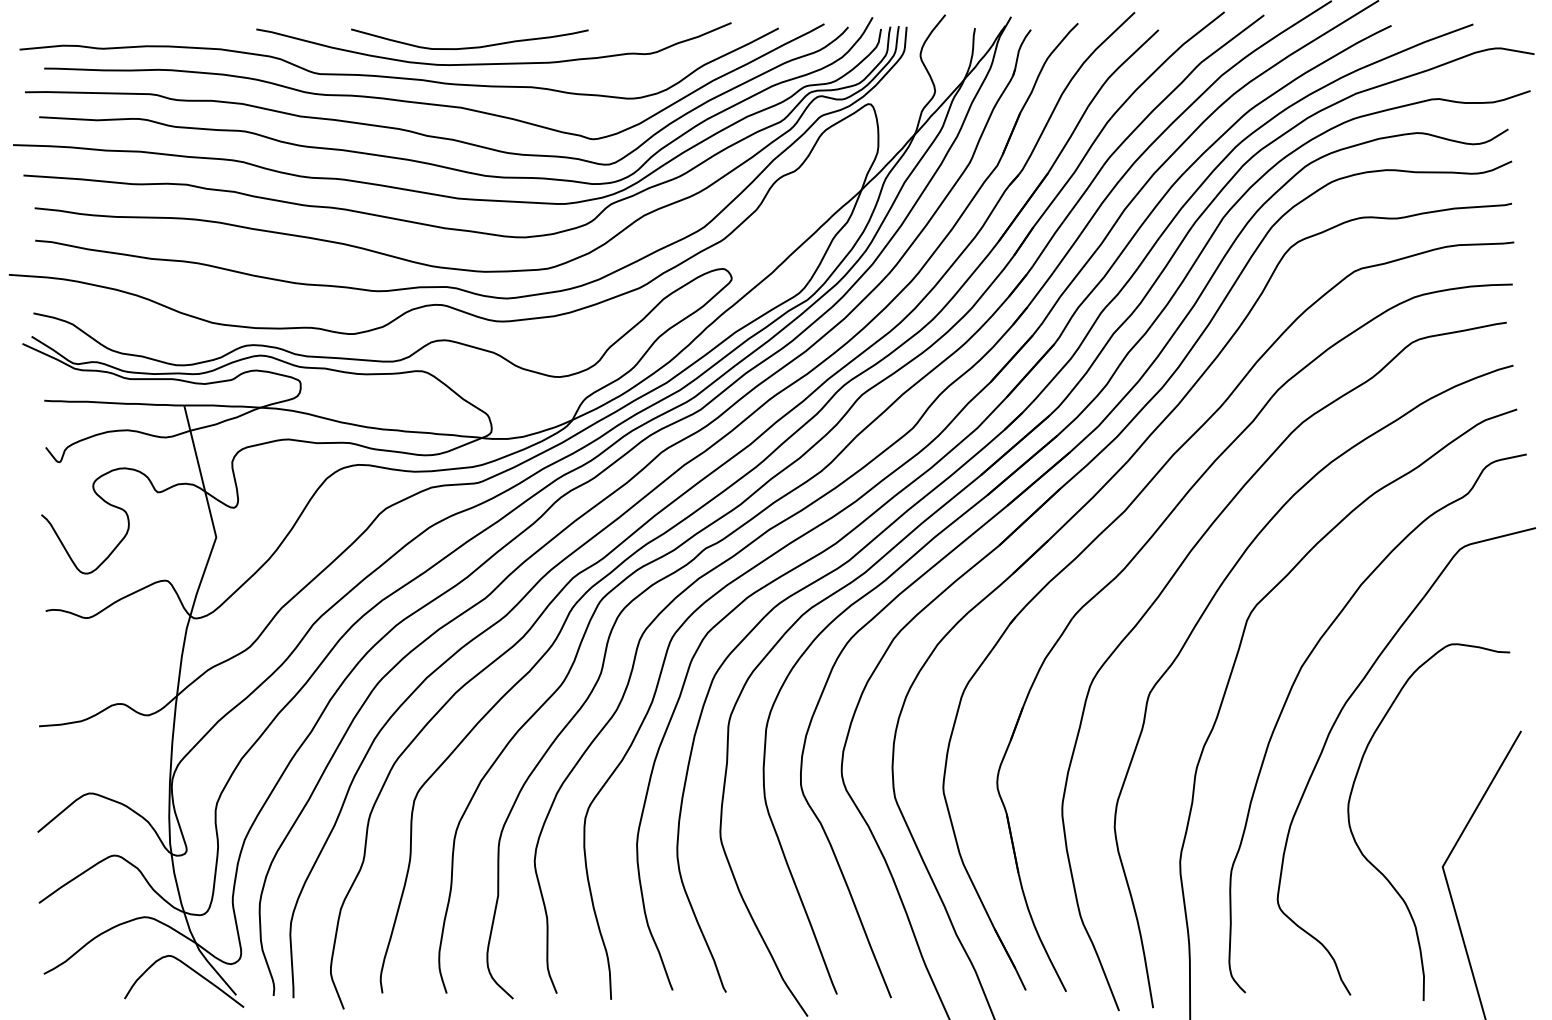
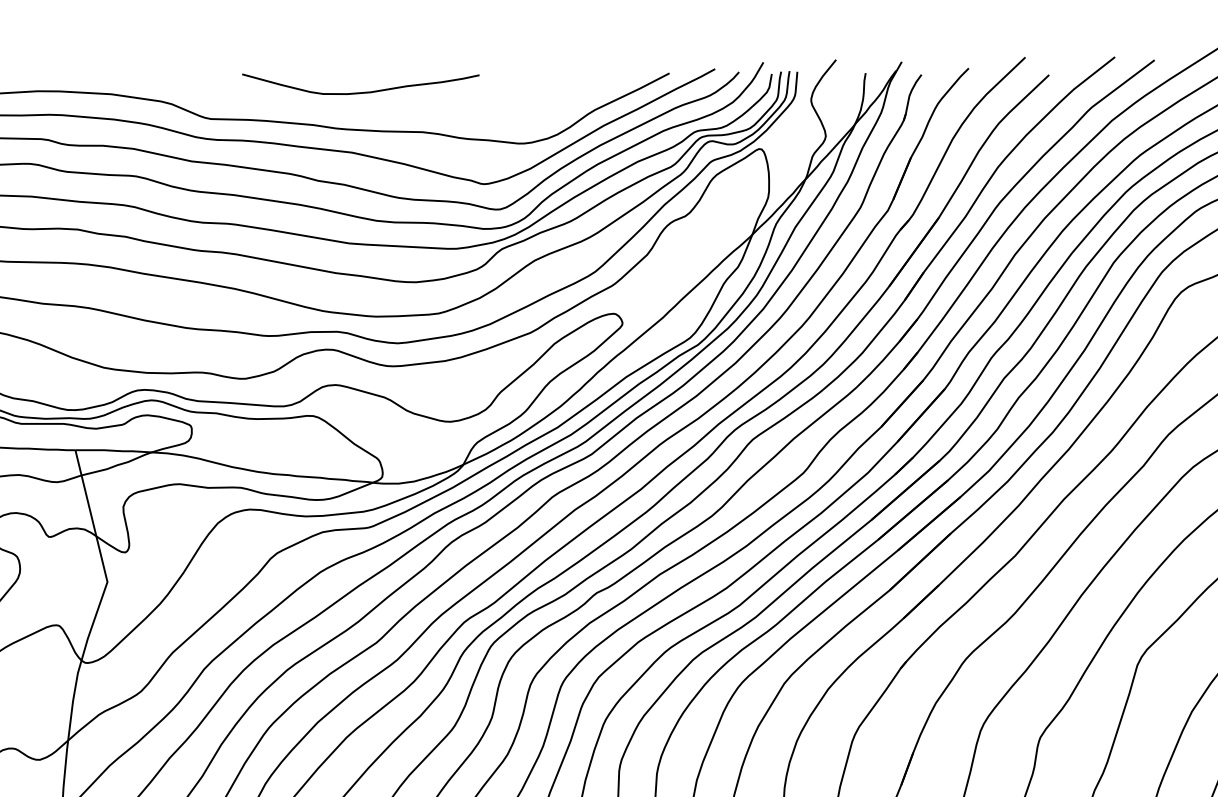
curve: (493, 63) -> (384, 108), removed

